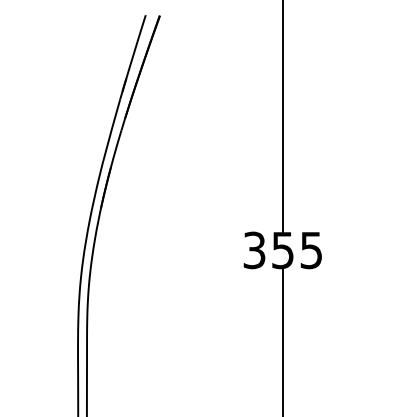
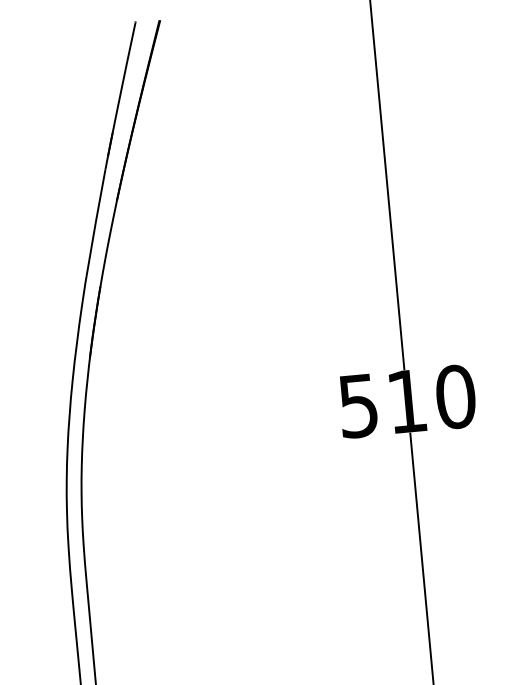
text: (283, 250) -> (407, 401), 355 -> 510

